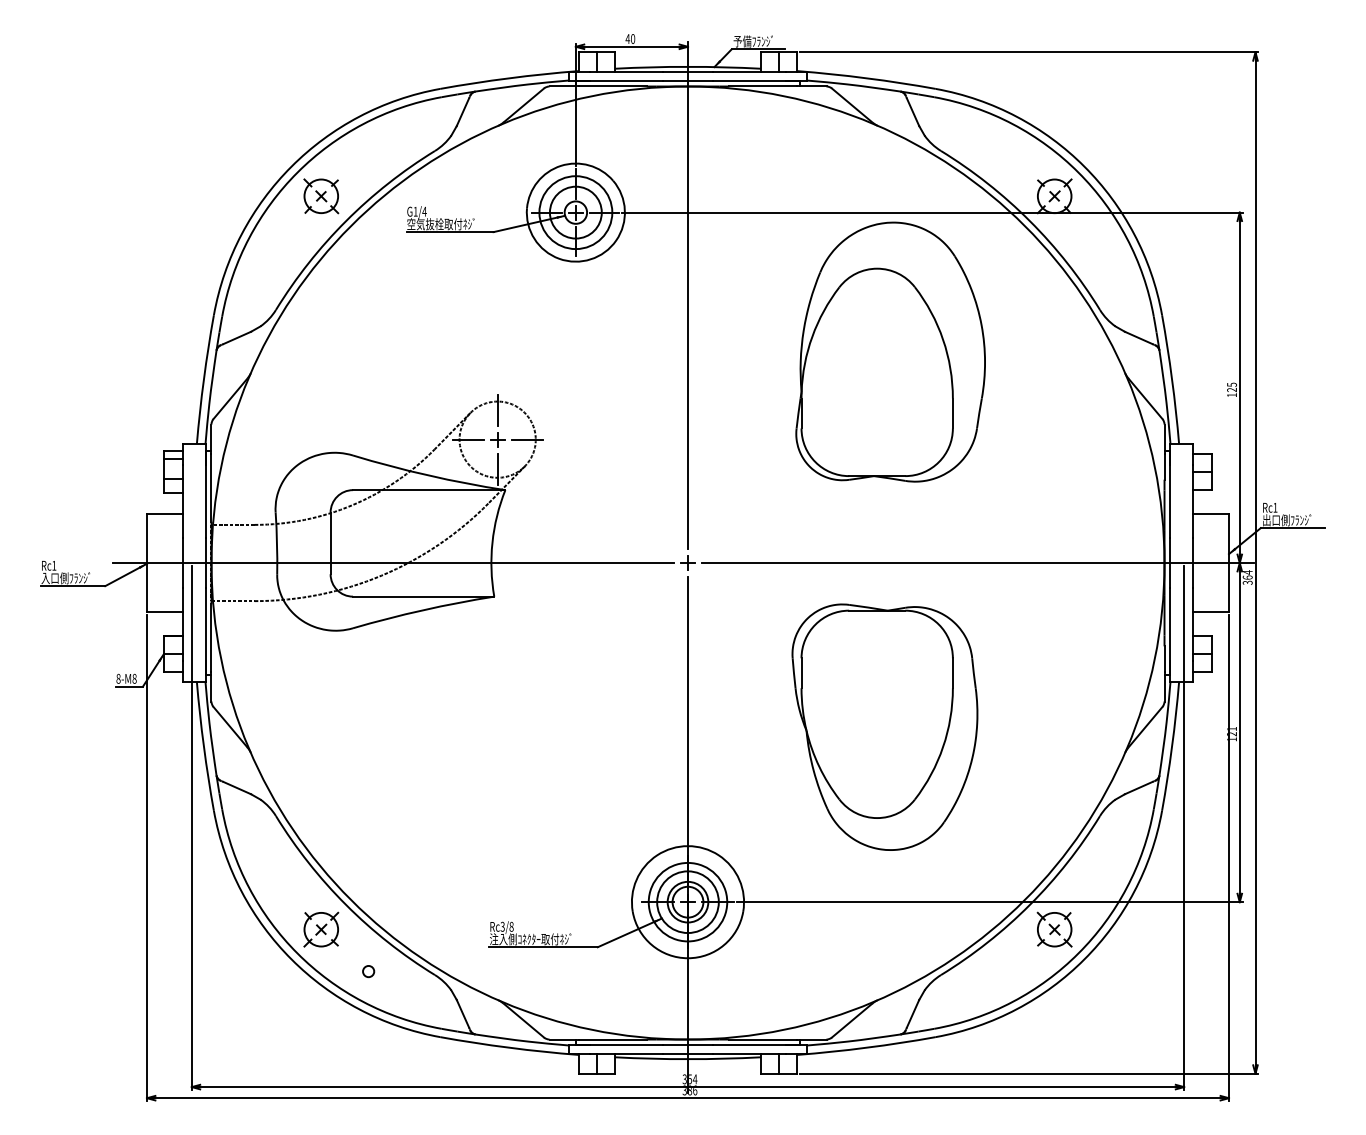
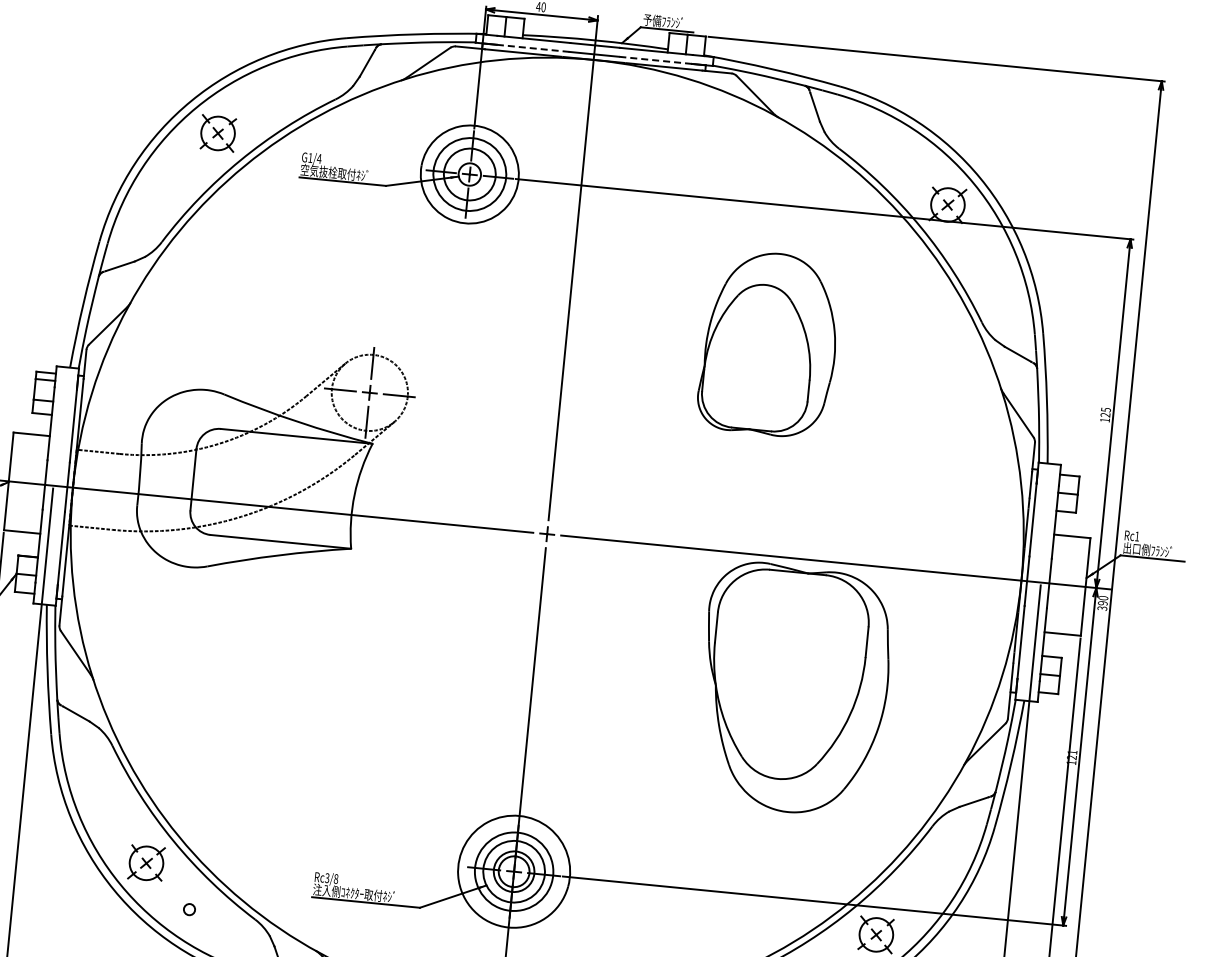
line: (626, 80) -> (533, 47), solid -> dashed
line: (749, 80) -> (655, 59), solid -> dashed
part: (890, 351) -> (769, 343), size x0.7
text: (1247, 574) -> (1102, 600), 364 -> 390
part: (884, 726) -> (793, 688), moved

